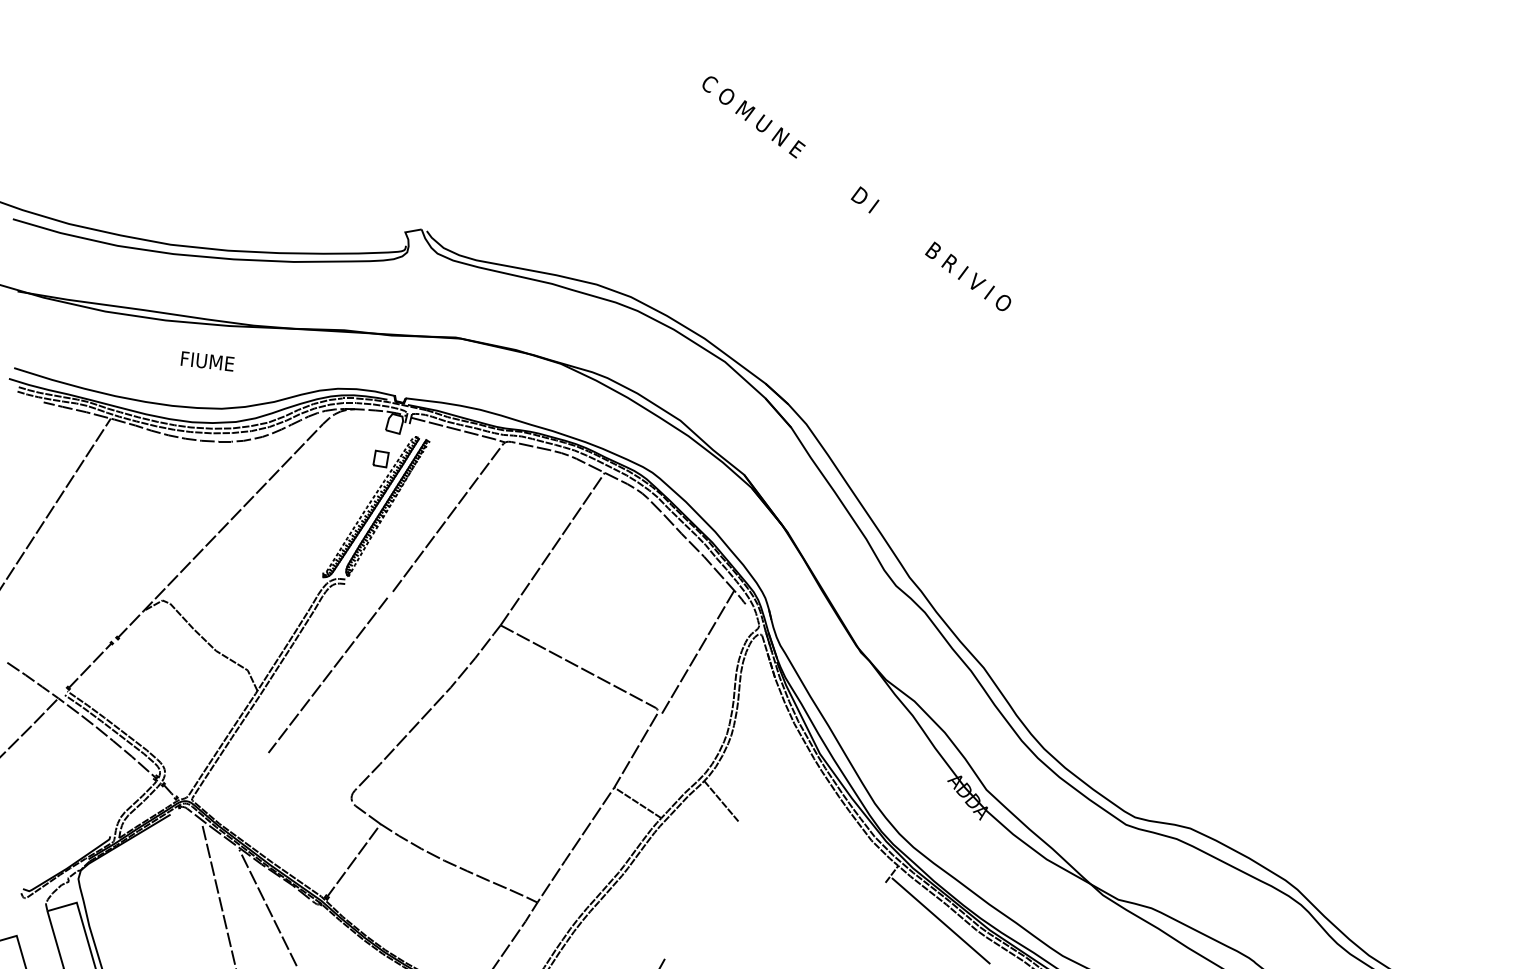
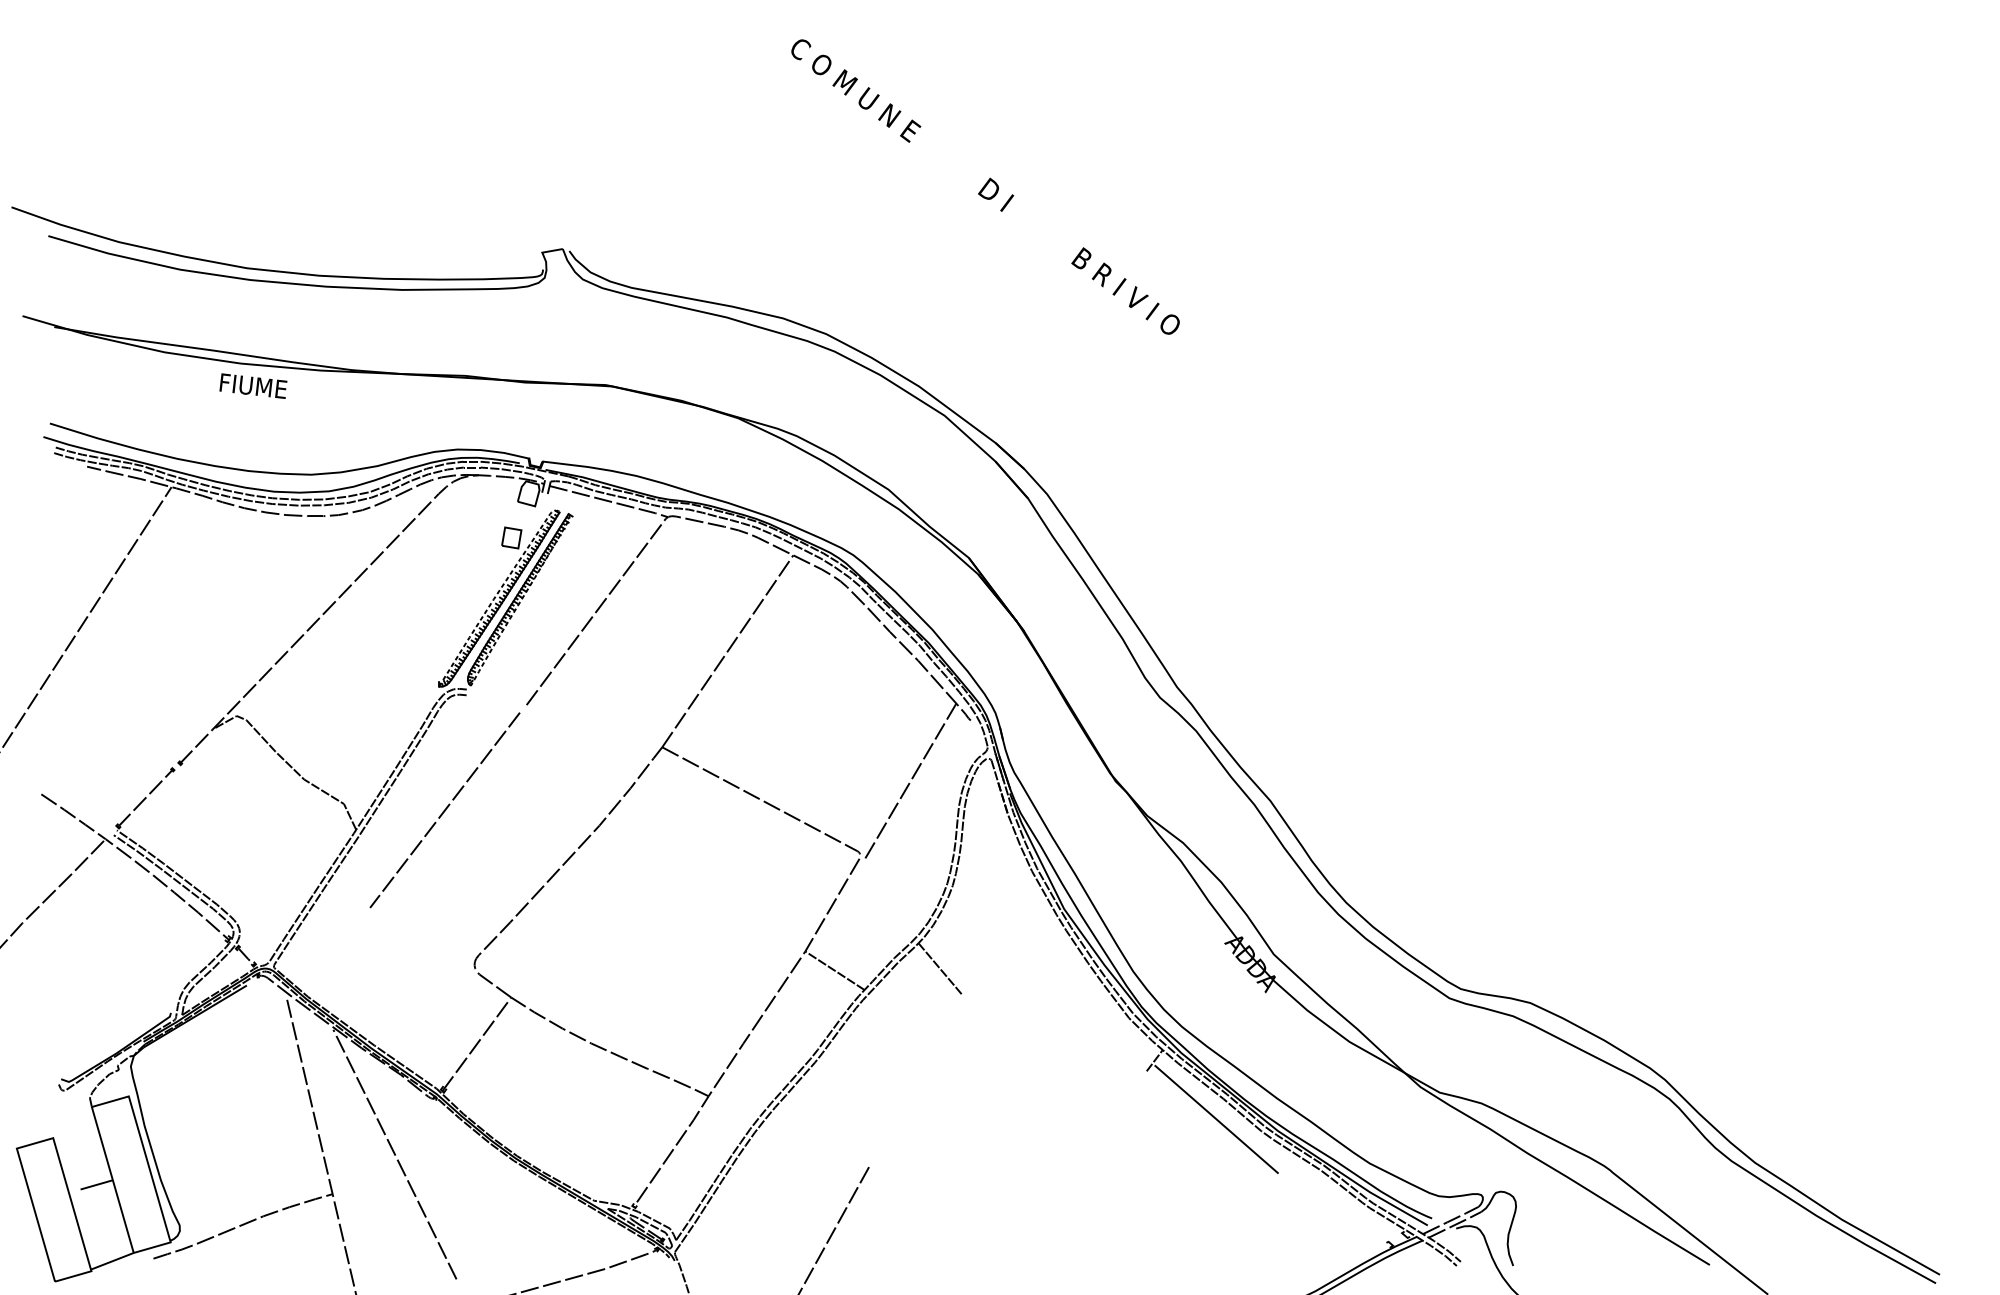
text: (856, 193) -> (985, 186), moved
text: (207, 360) -> (253, 385), moved

